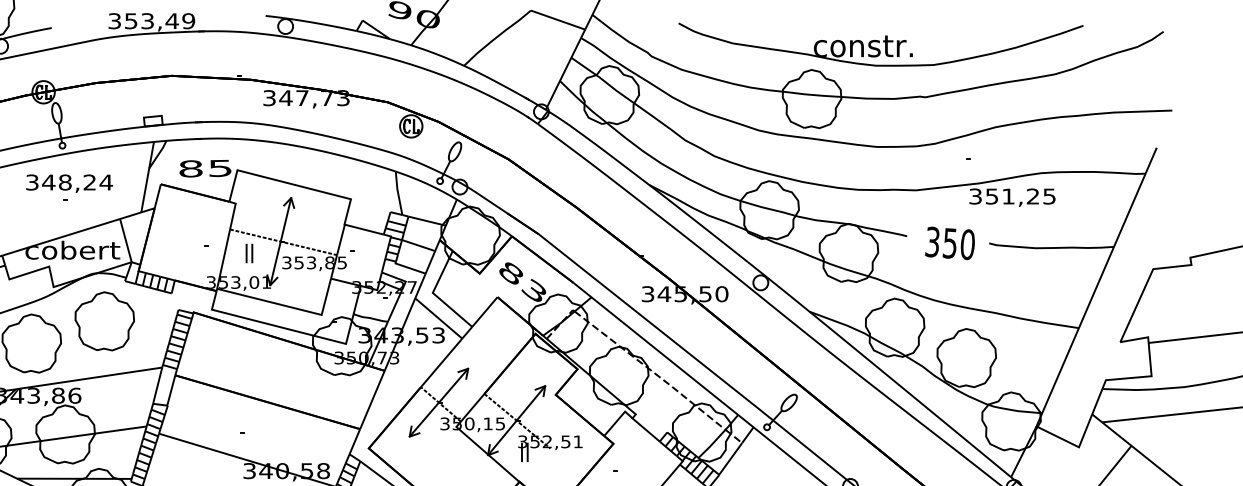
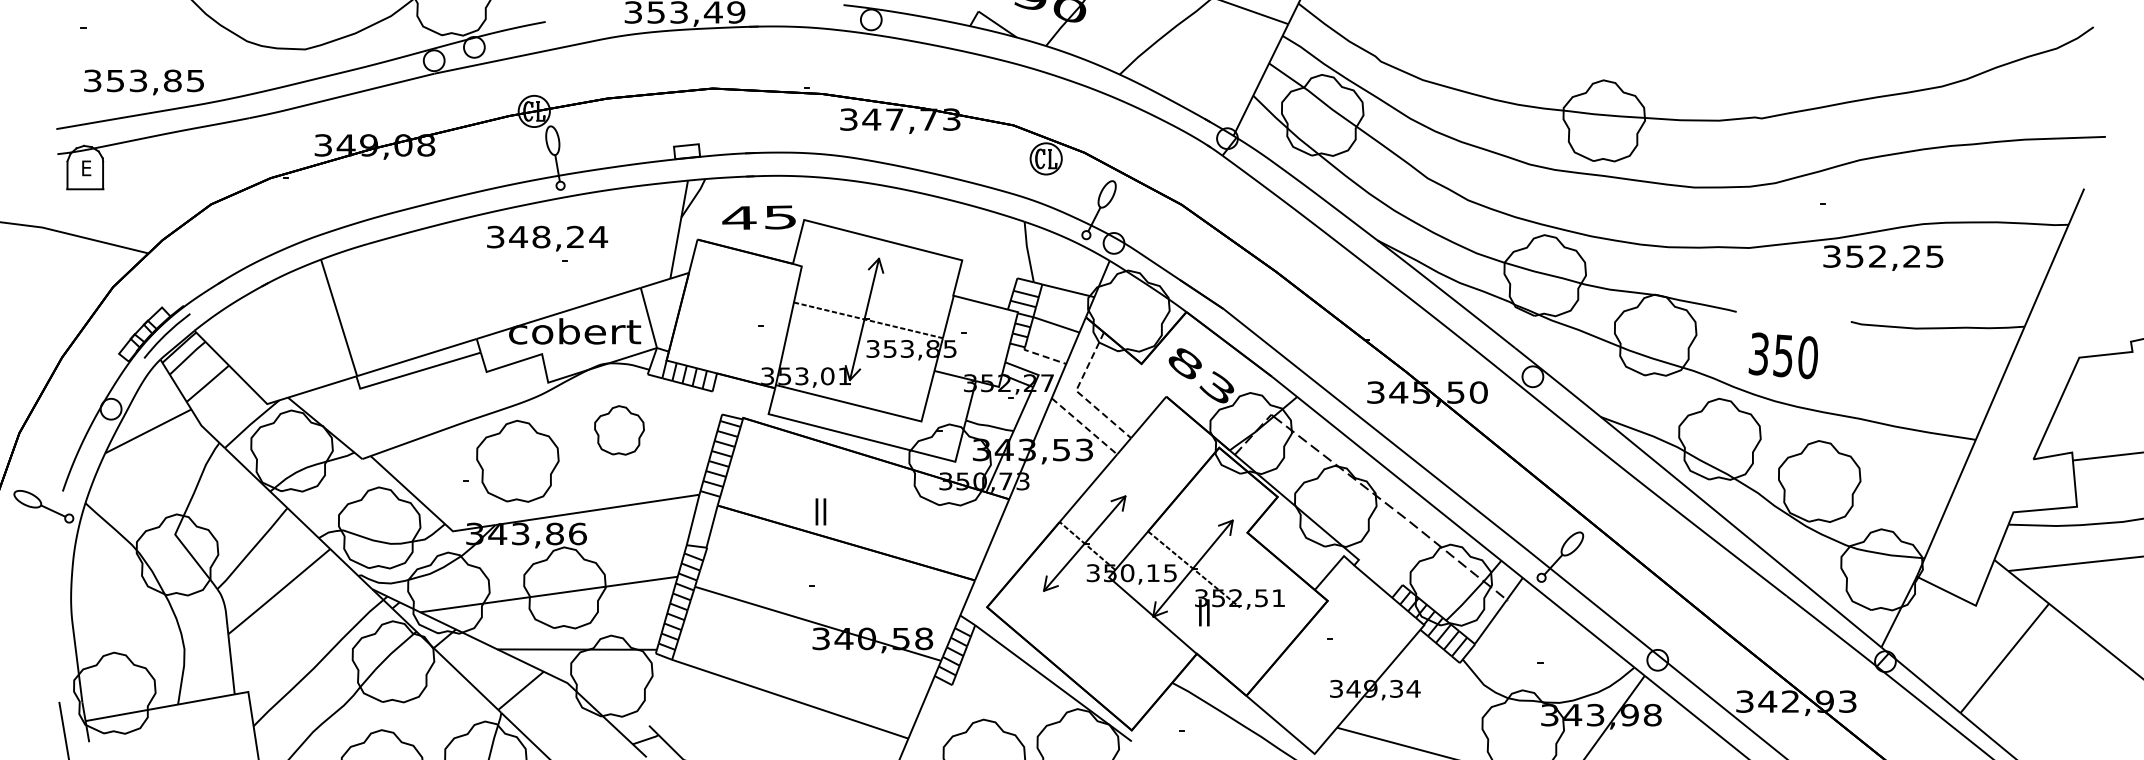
part: (881, 44) -> (1700, 44), removed
text: (190, 169) -> (739, 218), 85 -> 45
text: (69, 183) -> (547, 238), moved
text: (1008, 196) -> (1877, 256), 351,25 -> 352,25
text: (949, 243) -> (1782, 355), moved
text: (249, 253) -> (820, 511), moved
line: (409, 268) -> (1043, 356), solid -> dashed
line: (435, 294) -> (1079, 393), solid -> dashed
line: (438, 318) -> (1084, 426), solid -> dashed
part: (104, 321) -> (619, 430), size x0.6

